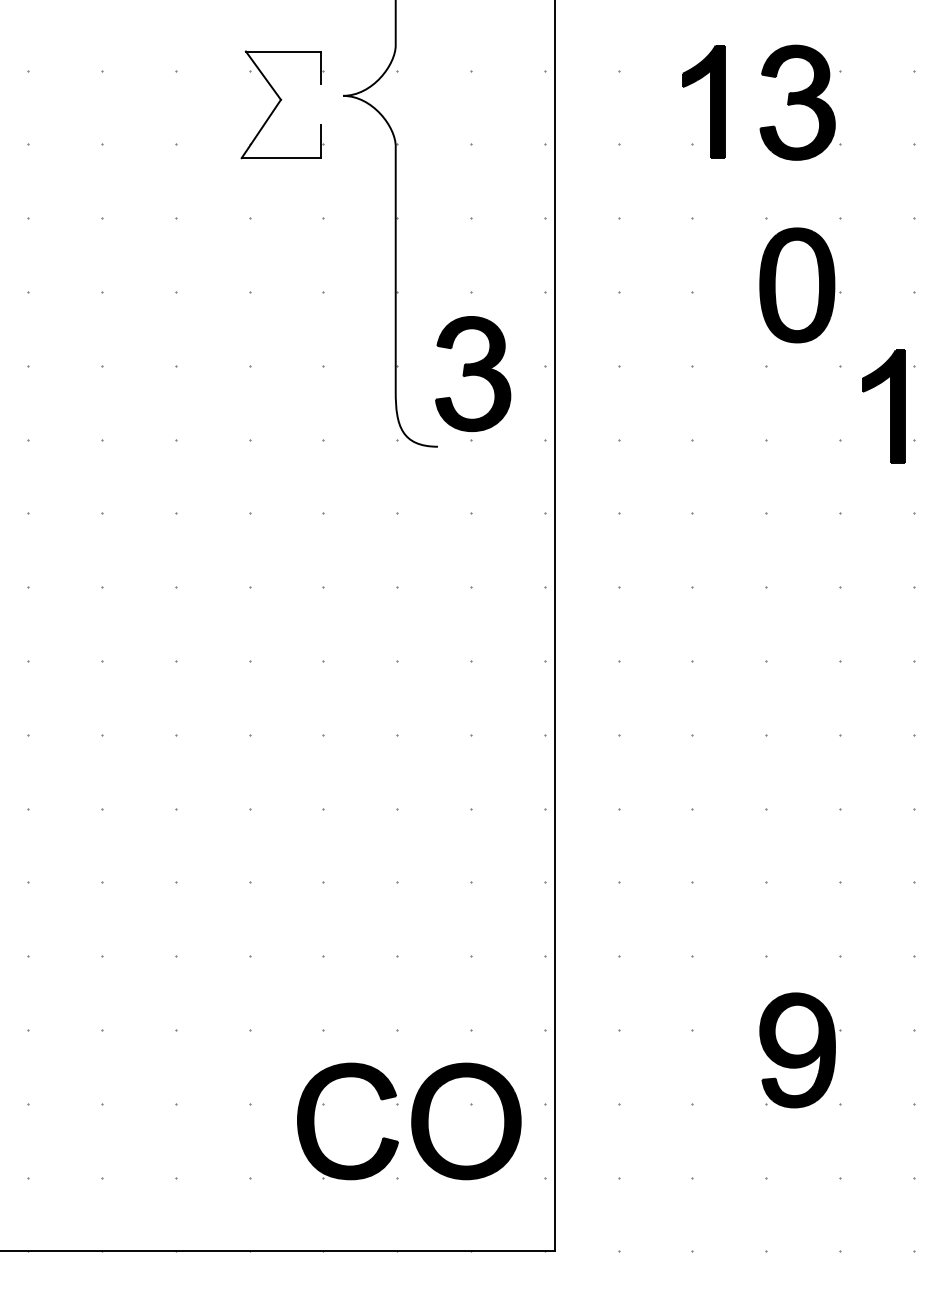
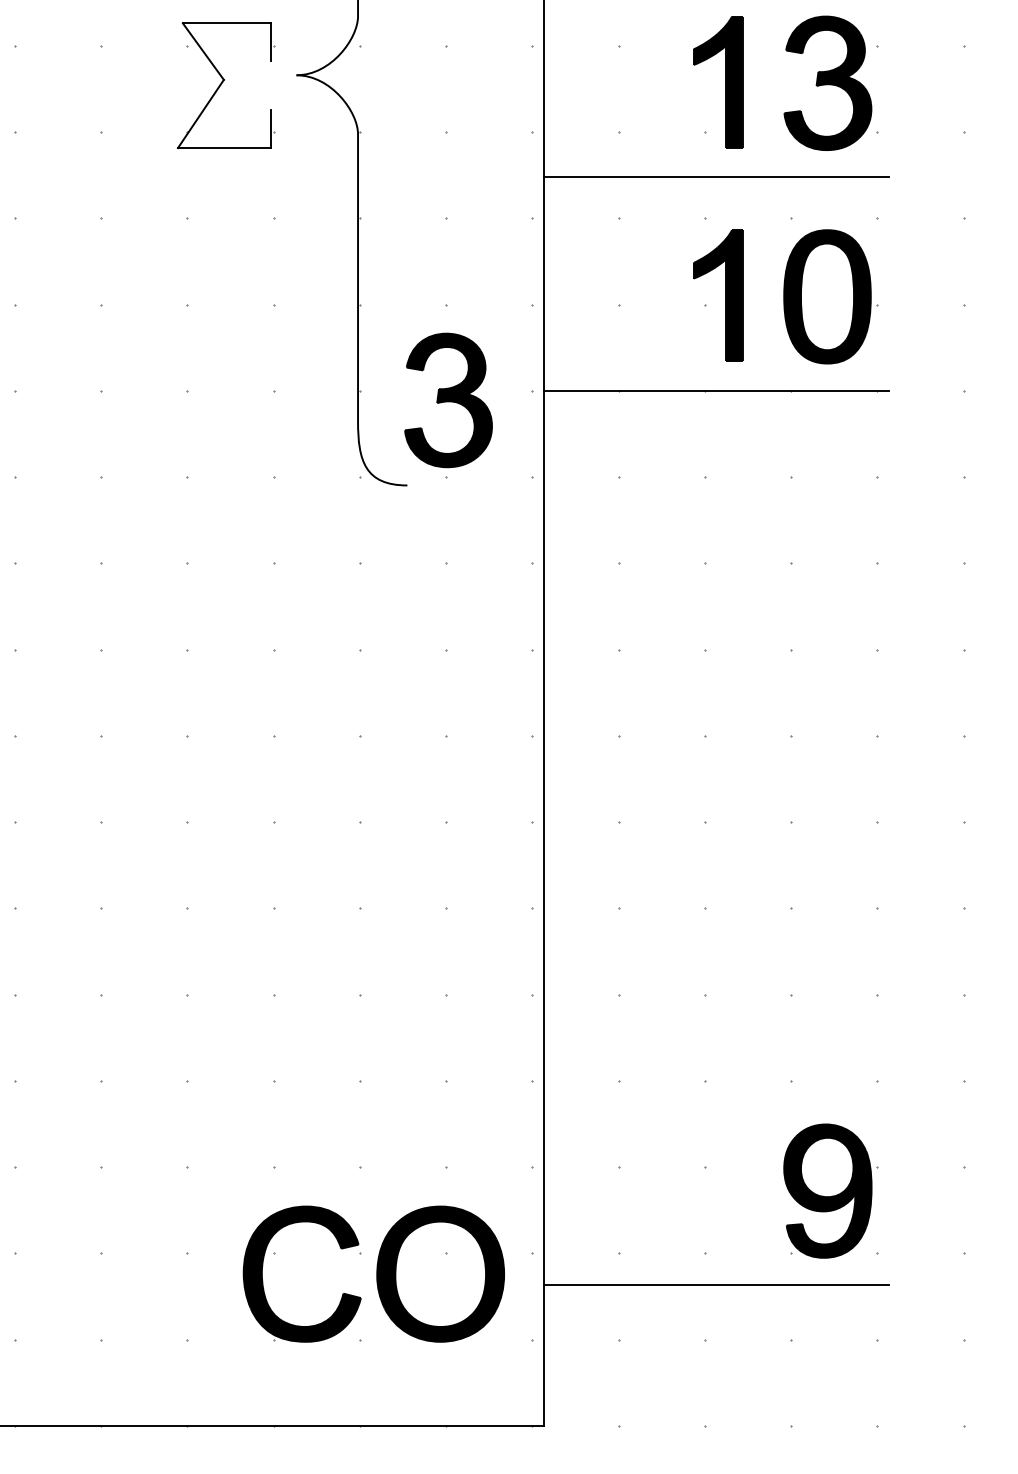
line: (701, 183) -> (715, 177), added
line: (701, 365) -> (715, 390), added
part: (890, 406) -> (726, 295), moved
line: (701, 1130) -> (715, 1284), added

